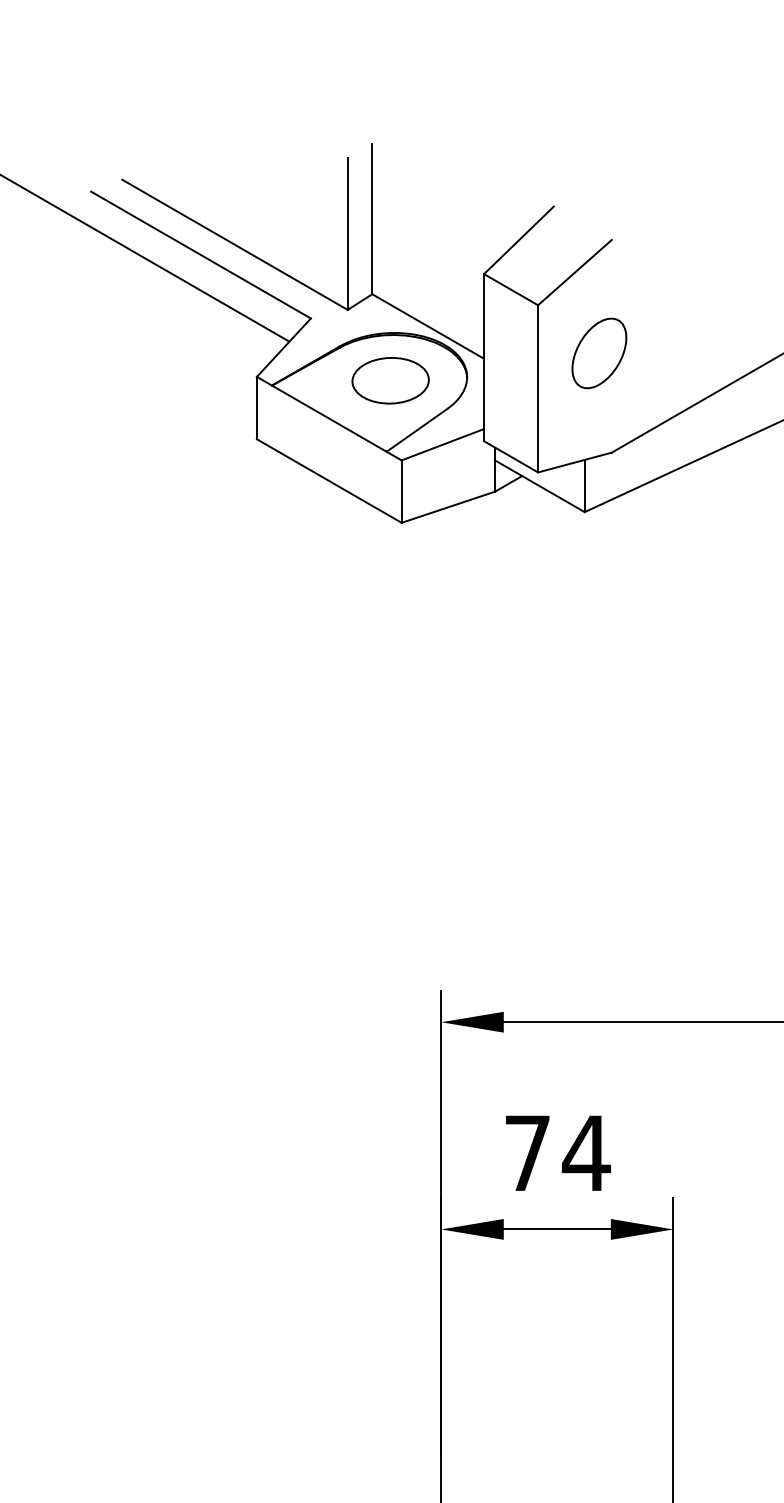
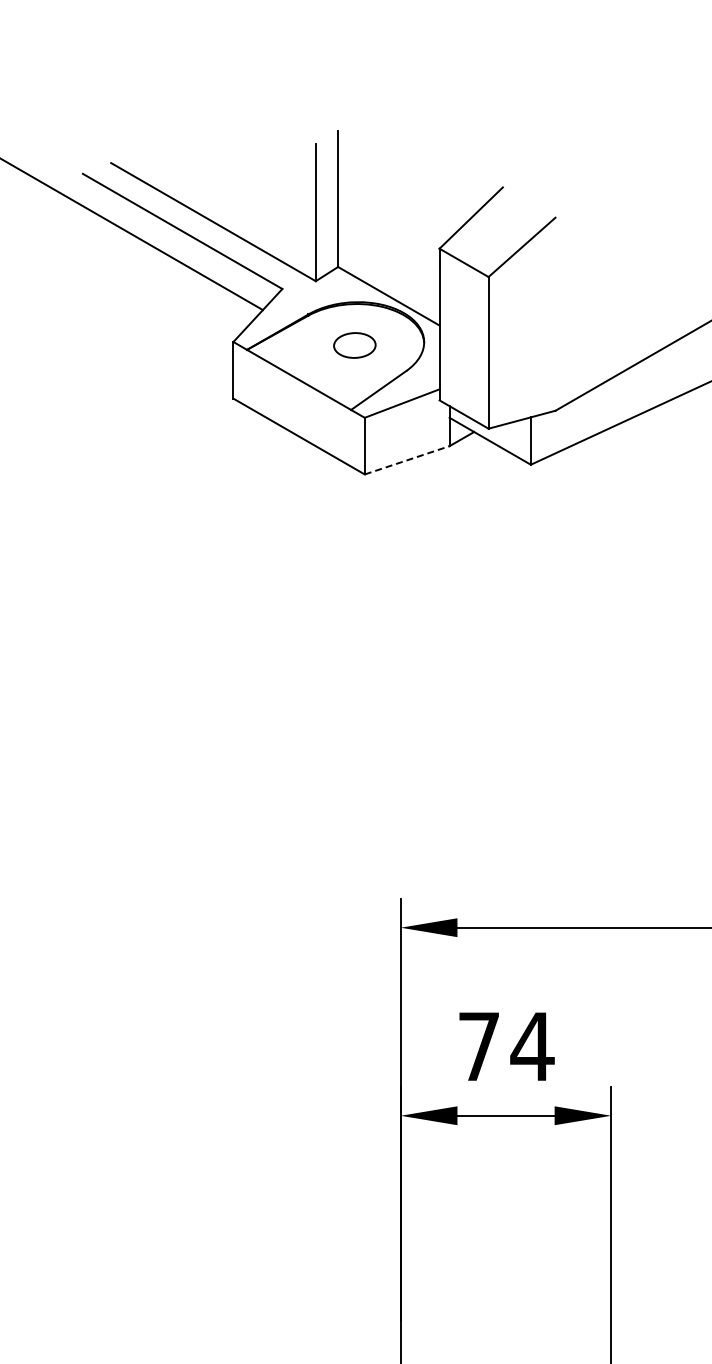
part: (598, 353) -> (543, 320), removed
part: (390, 380) -> (354, 345), size x0.6
line: (448, 507) -> (407, 460), solid -> dashed

